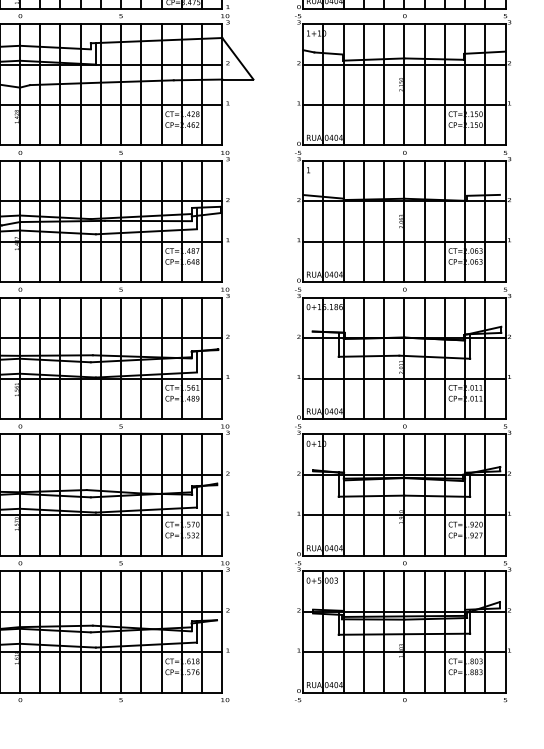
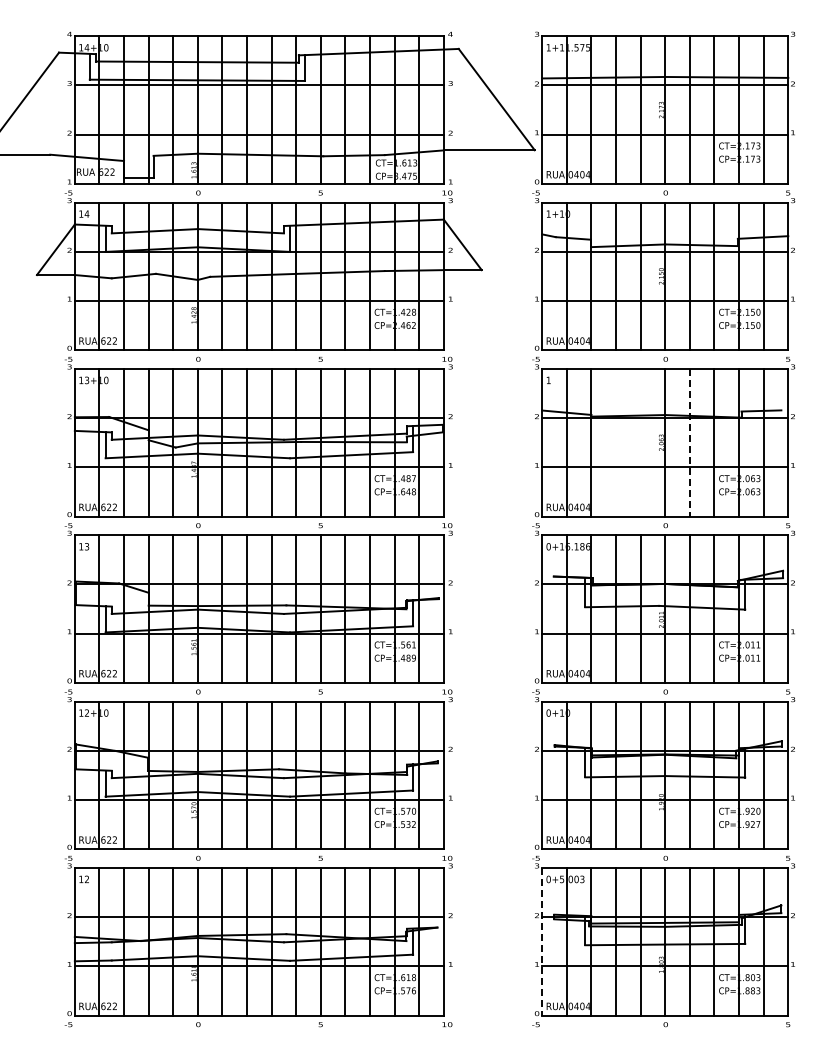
line: (364, 221) -> (616, 442), removed
line: (384, 221) -> (640, 442), removed
line: (424, 221) -> (689, 442), solid -> dashed
line: (303, 631) -> (542, 941), solid -> dashed

